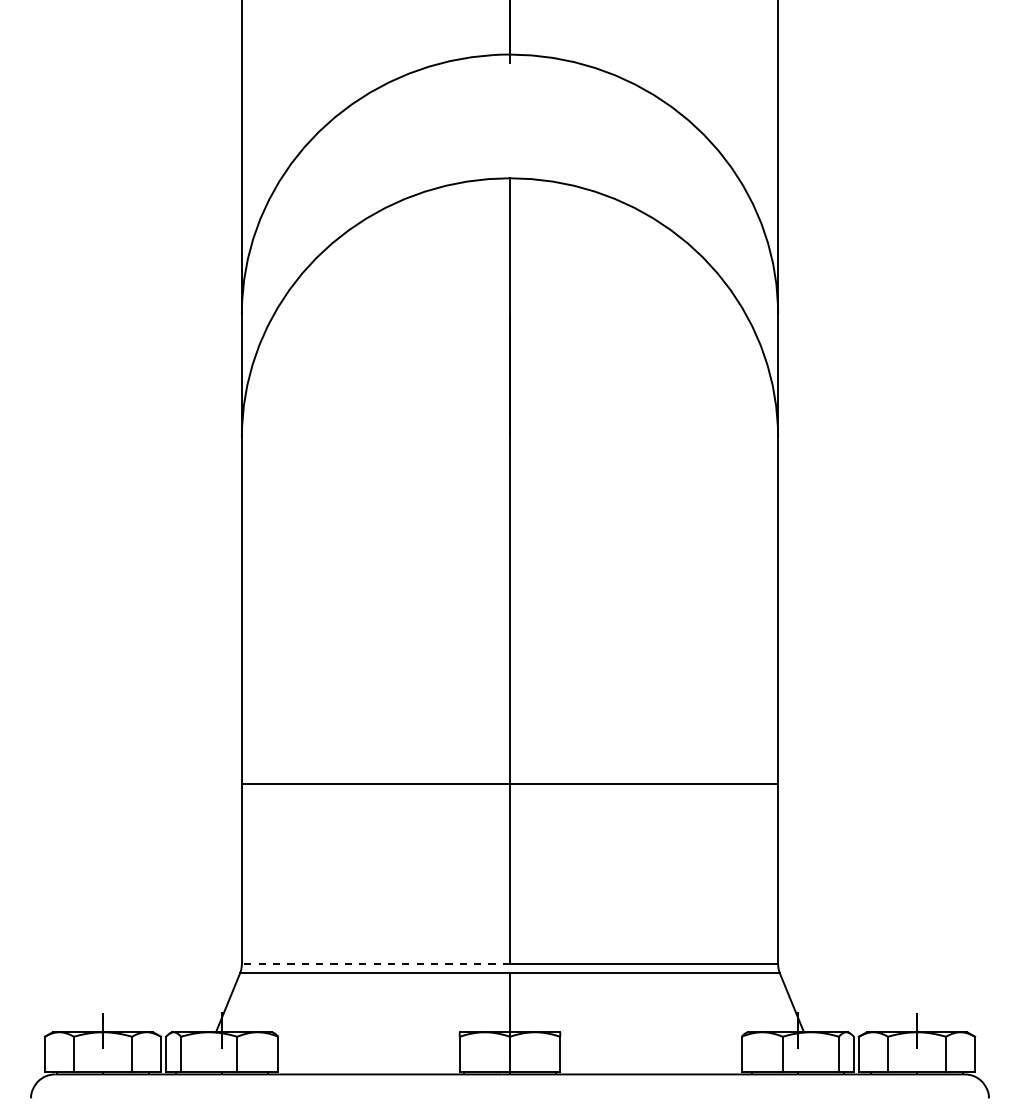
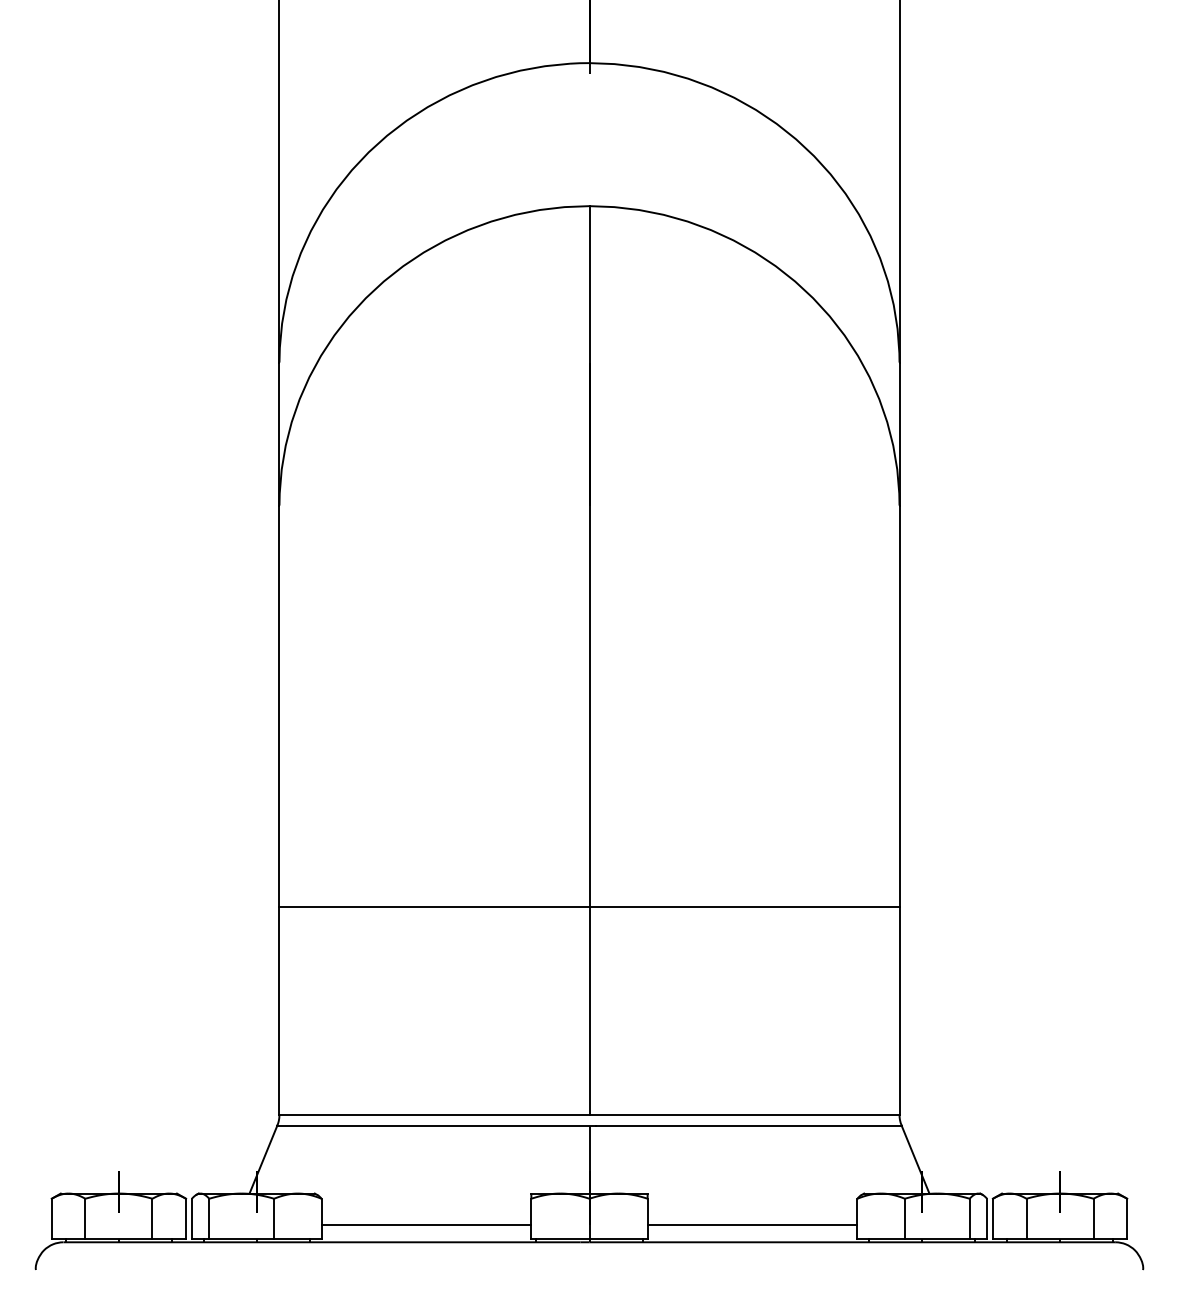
line: (375, 964) -> (433, 1115), dashed -> solid
line: (369, 1059) -> (426, 1225), added
line: (650, 1059) -> (752, 1225), added

